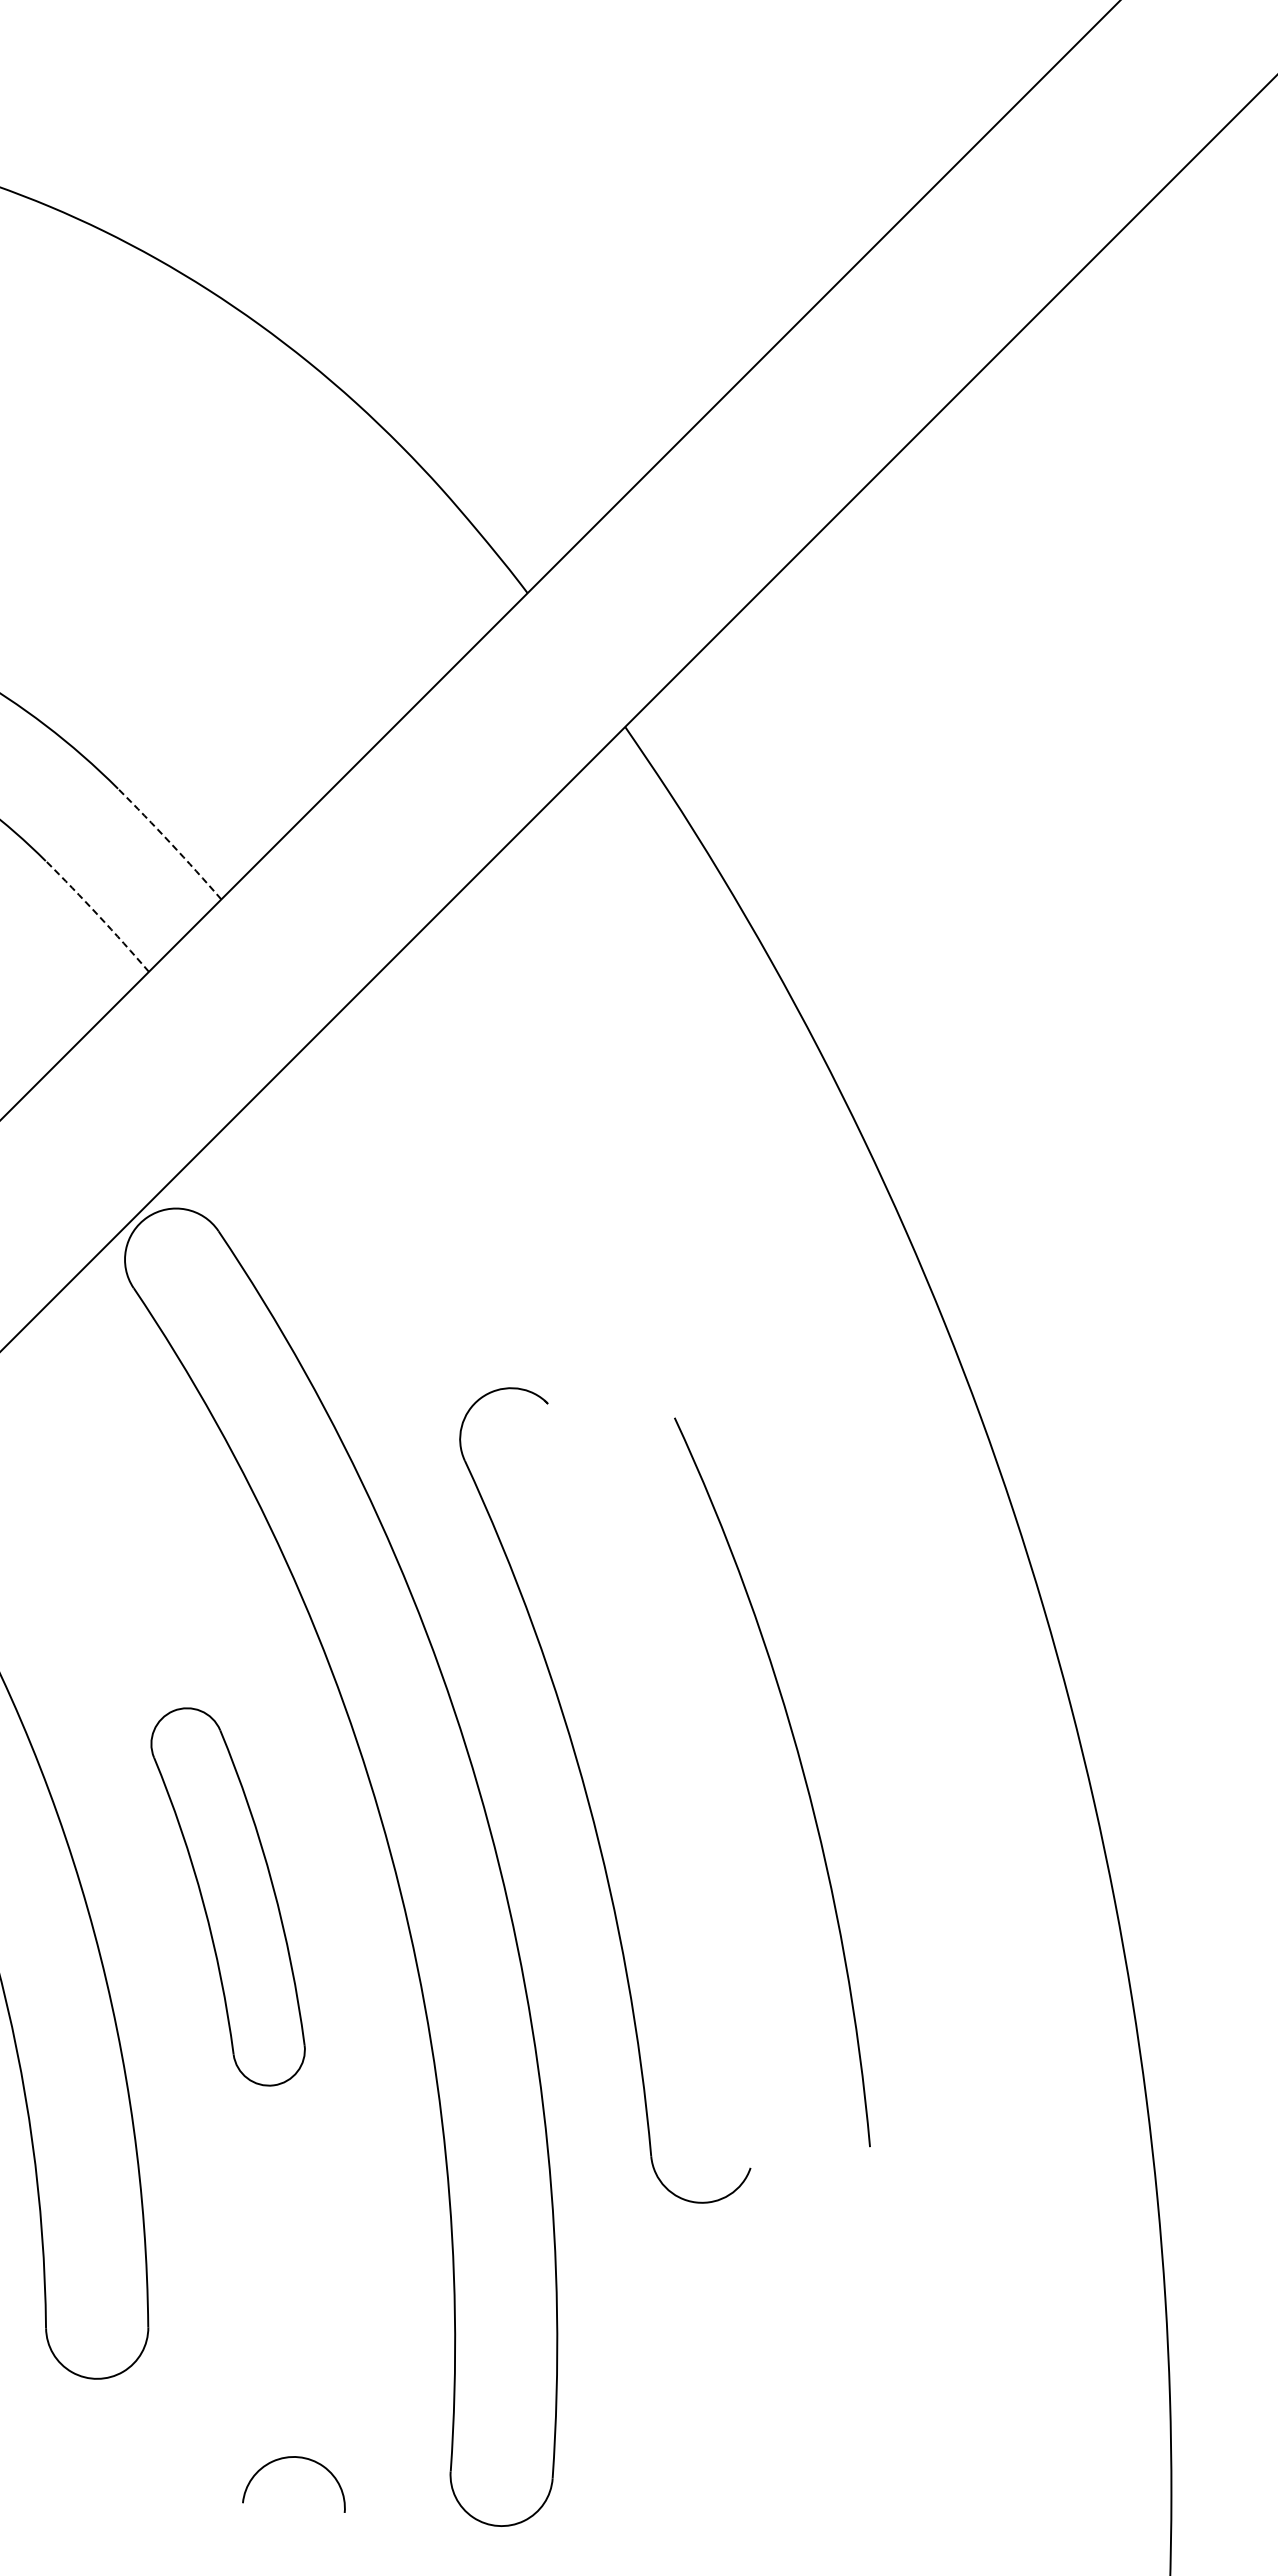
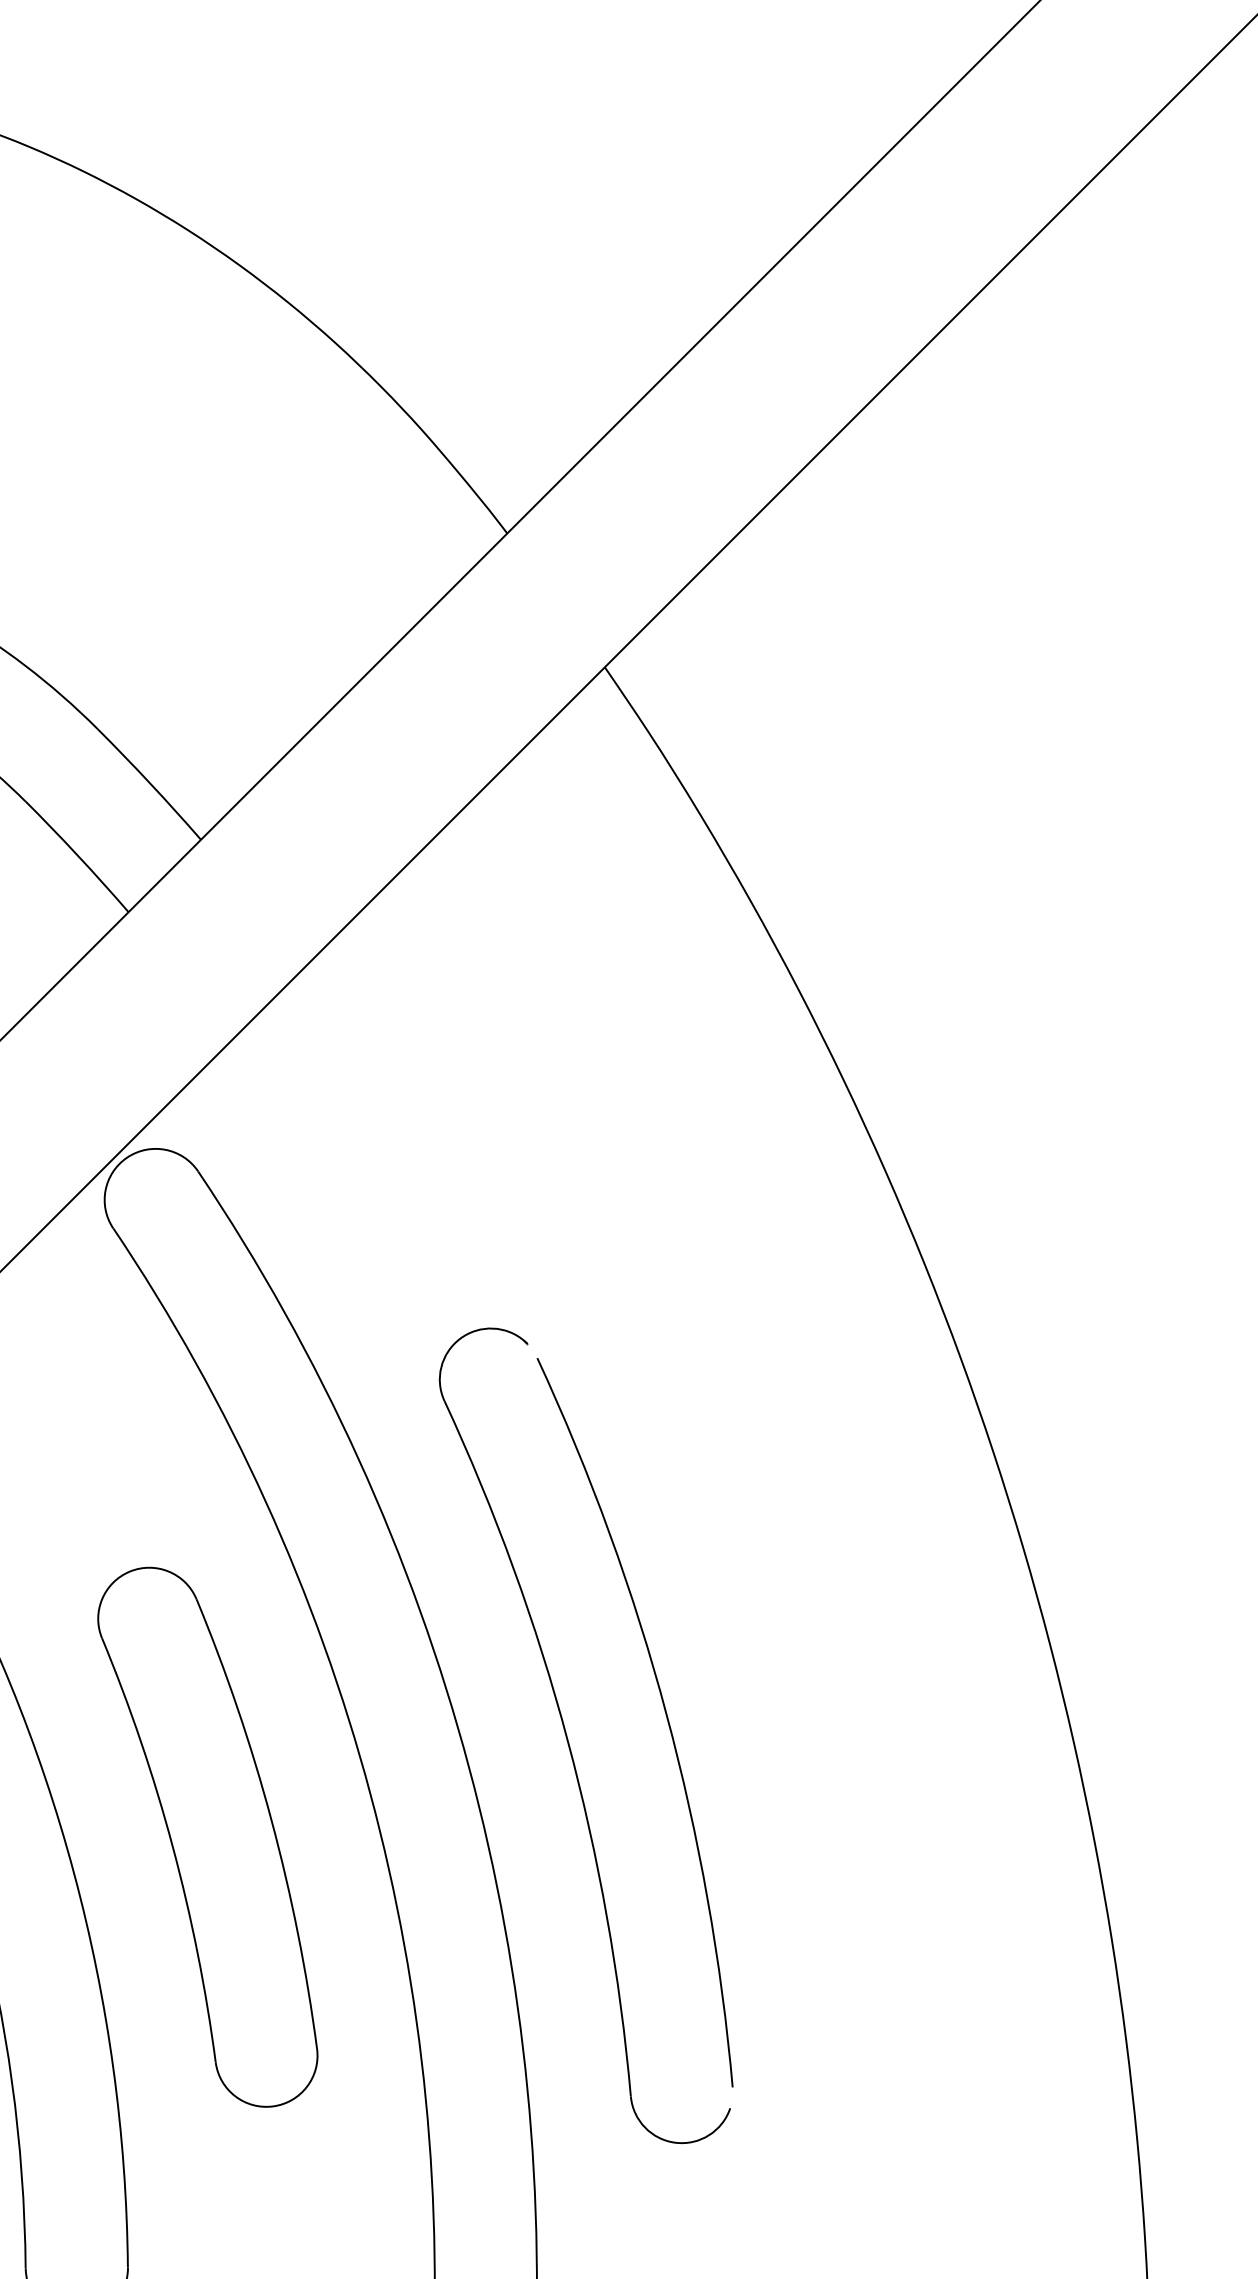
arc: (170, 843) -> (150, 783), dashed -> solid
arc: (98, 915) -> (78, 855), dashed -> solid
arc: (802, 1773) -> (665, 1713), moved
part: (227, 1896) -> (207, 1836), size x1.43

